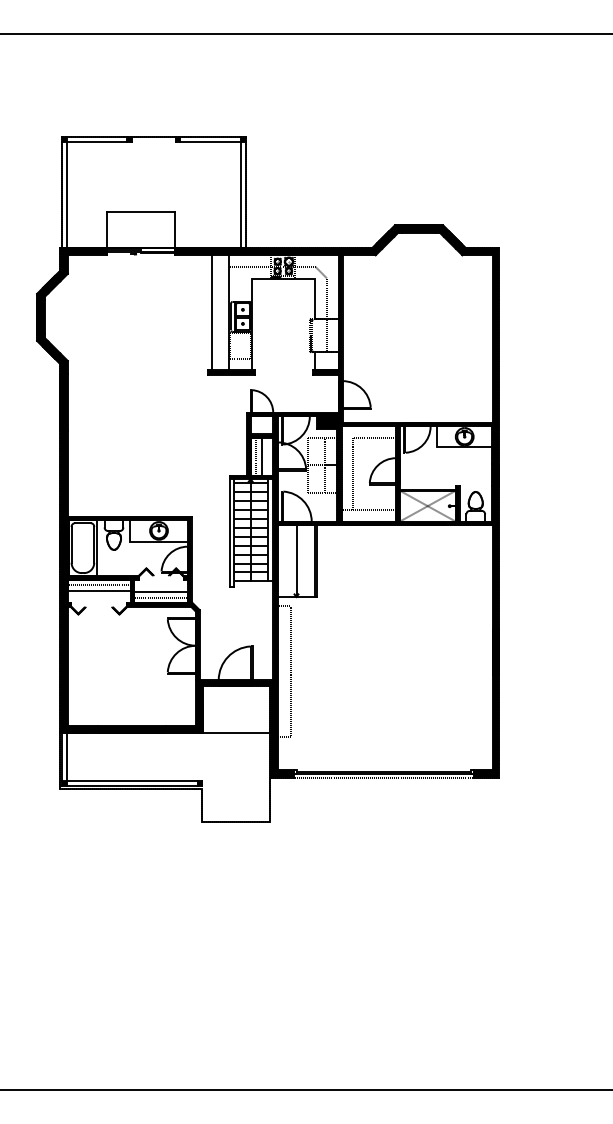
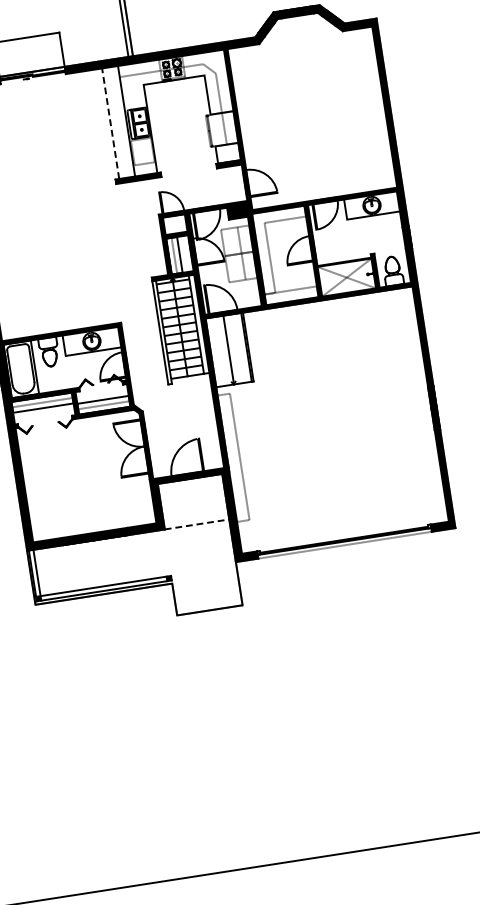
line: (212, 312) -> (110, 123), solid -> dashed
line: (236, 733) -> (196, 524), solid -> dashed

